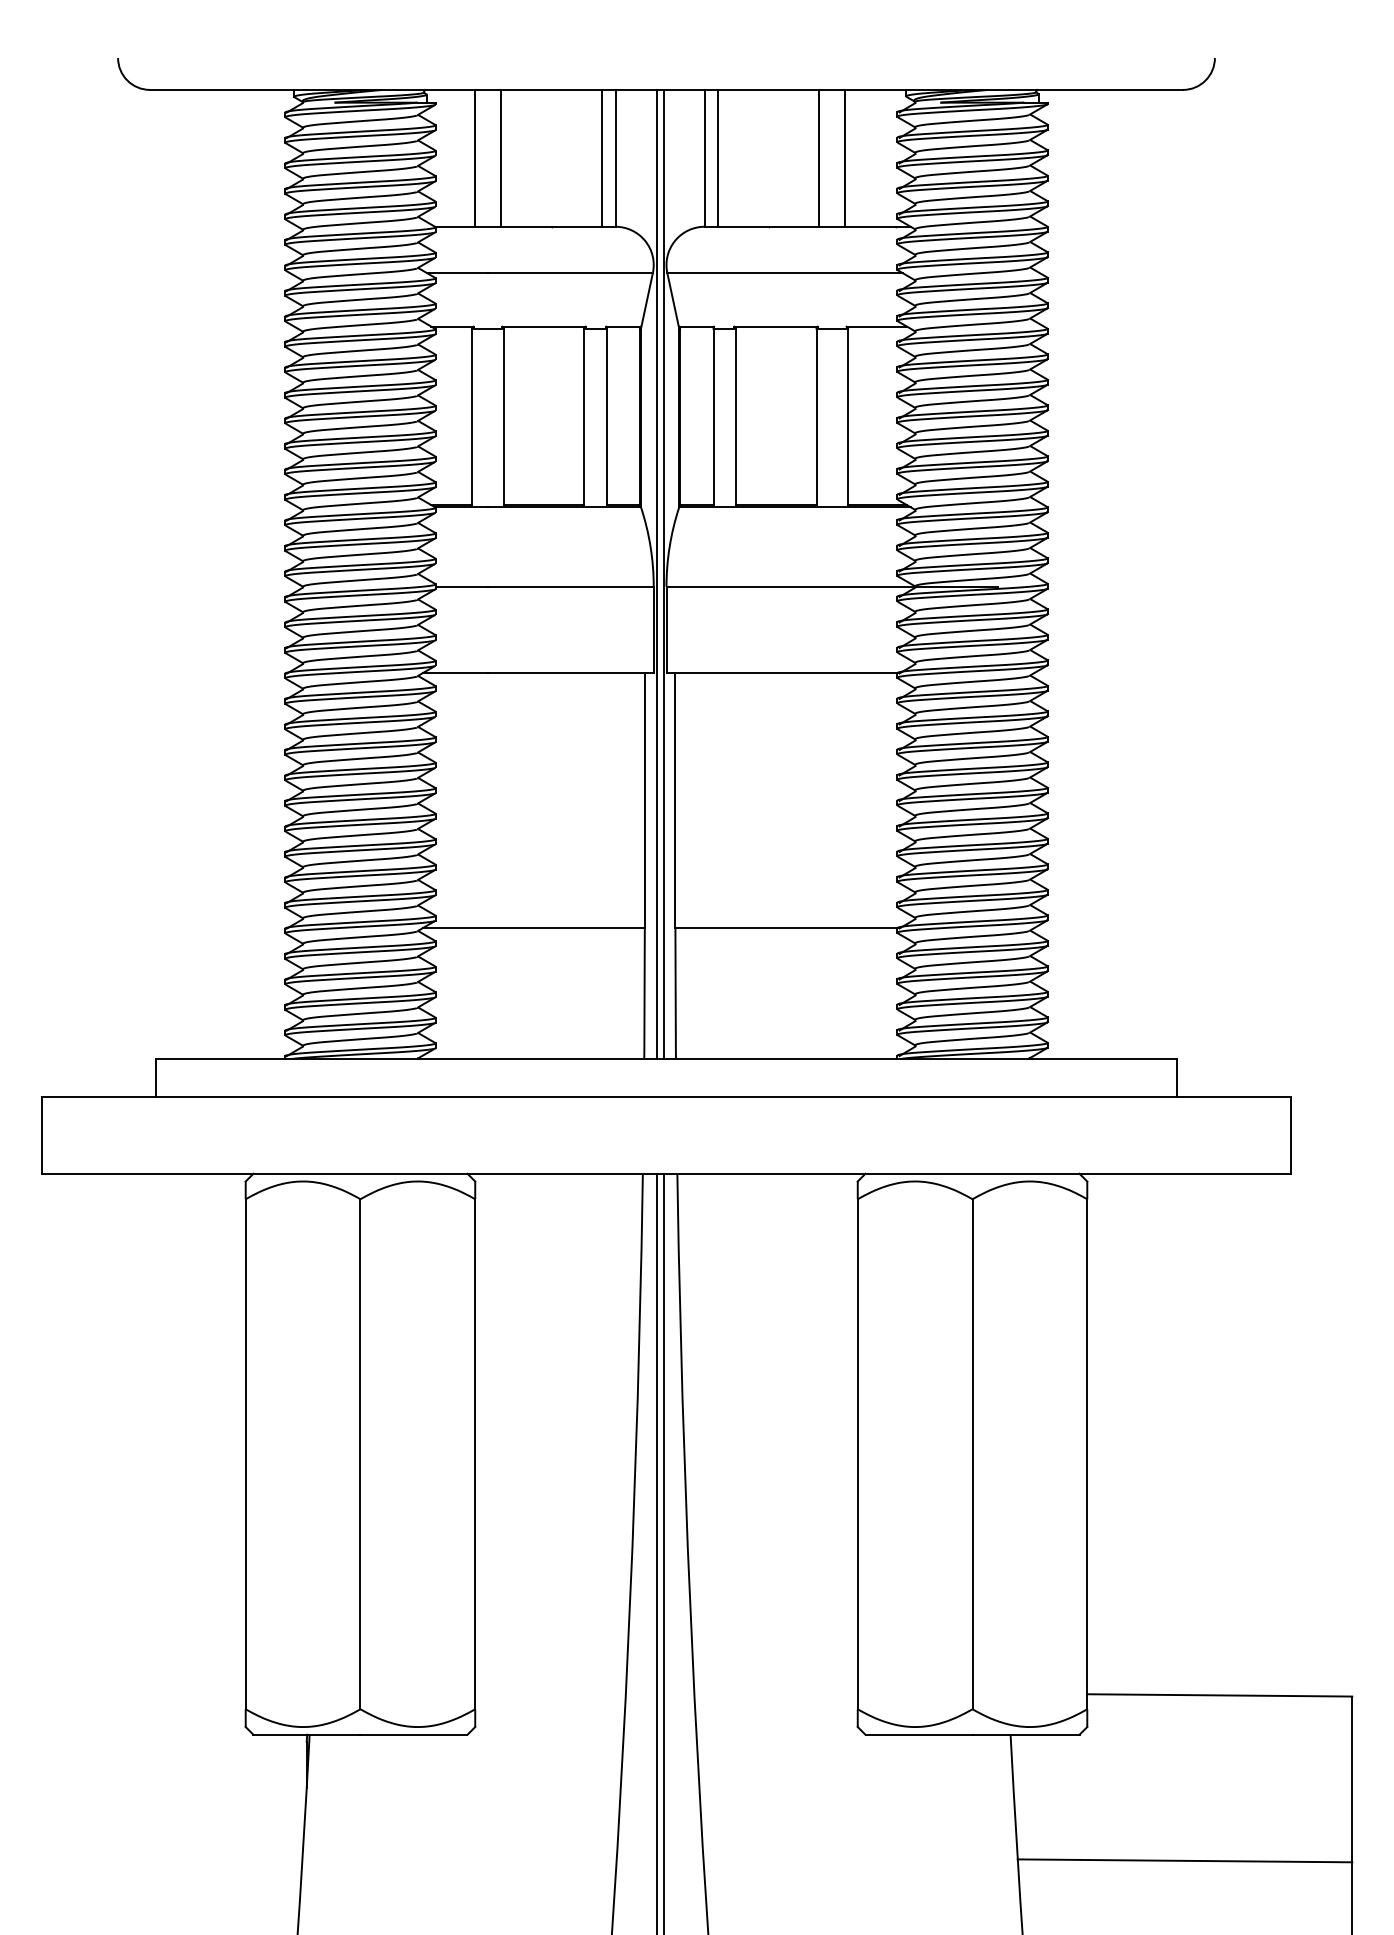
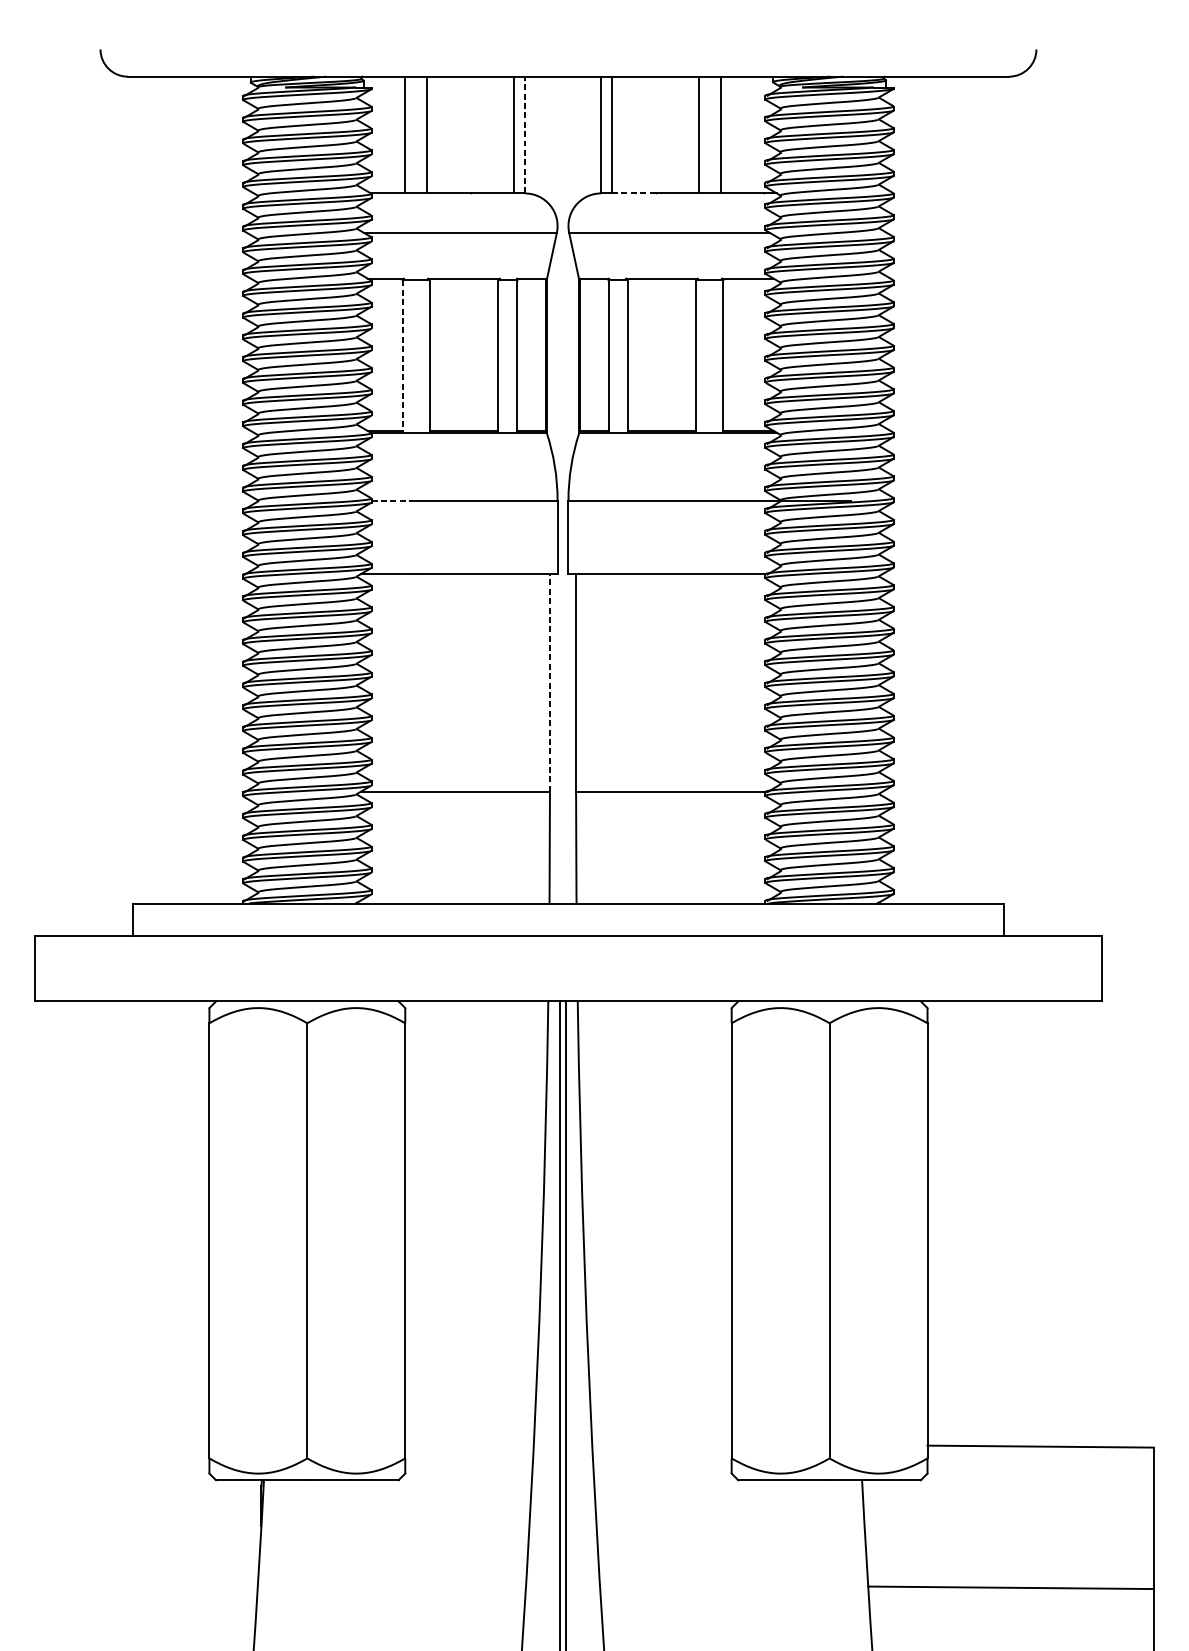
line: (615, 157) -> (524, 134), solid -> dashed
line: (742, 226) -> (633, 193), solid -> dashed
line: (472, 417) -> (402, 356), solid -> dashed
line: (656, 573) -> (559, 489), removed
line: (663, 573) -> (565, 489), removed
line: (462, 586) -> (394, 500), solid -> dashed
line: (644, 800) -> (549, 682), solid -> dashed

